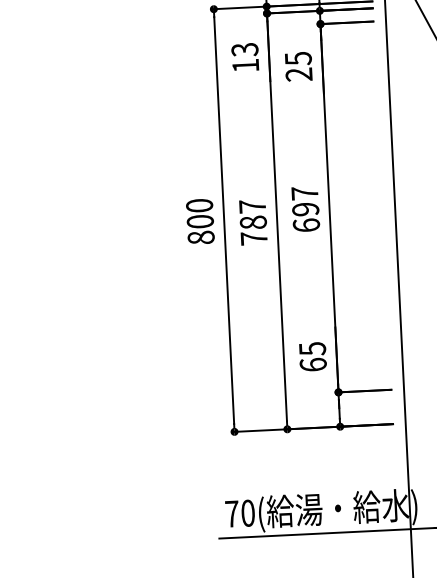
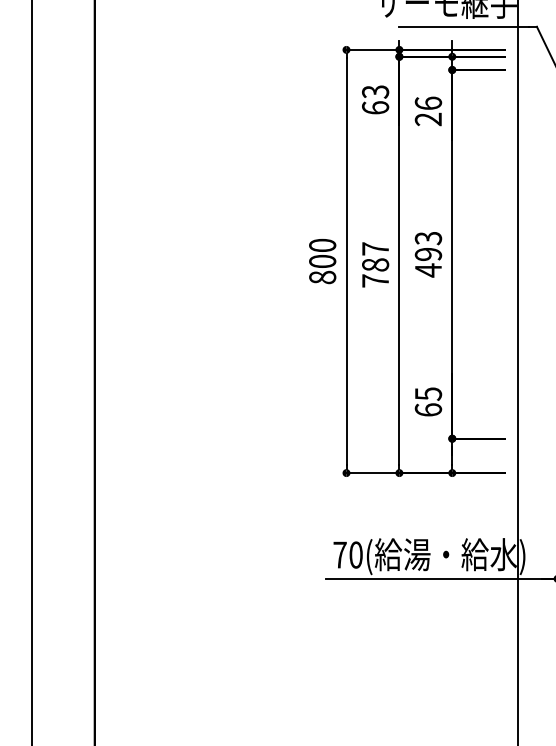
text: (298, 58) -> (428, 103), 25 -> 26
text: (245, 65) -> (375, 107), 13 -> 63
text: (305, 209) -> (428, 254), 697 -> 493

